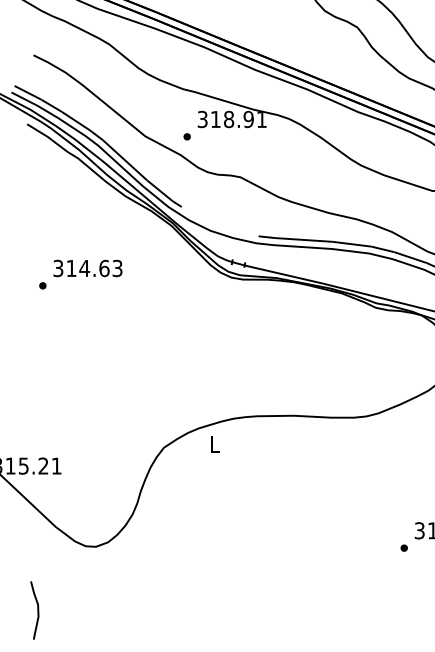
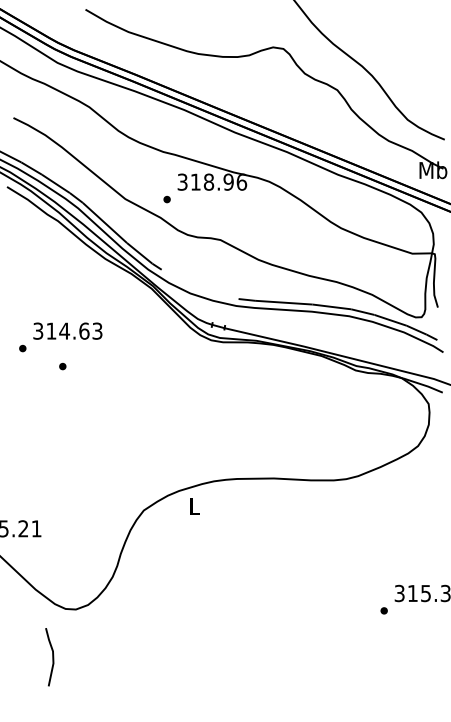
text: (261, 118) -> (241, 181), 318.91 -> 318.96
part: (82, 303) -> (62, 366), added
line: (37, 610) -> (52, 657), moved

